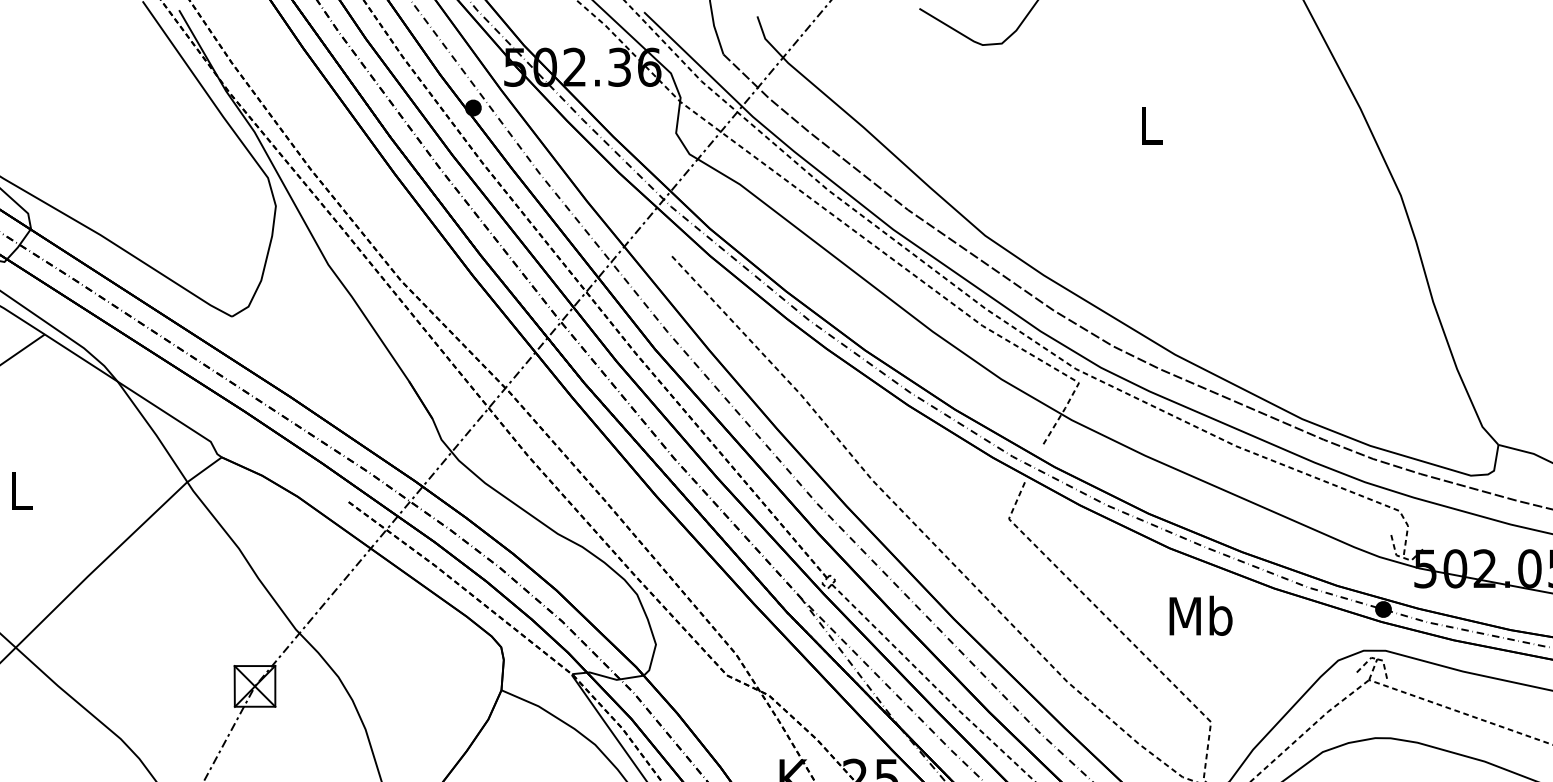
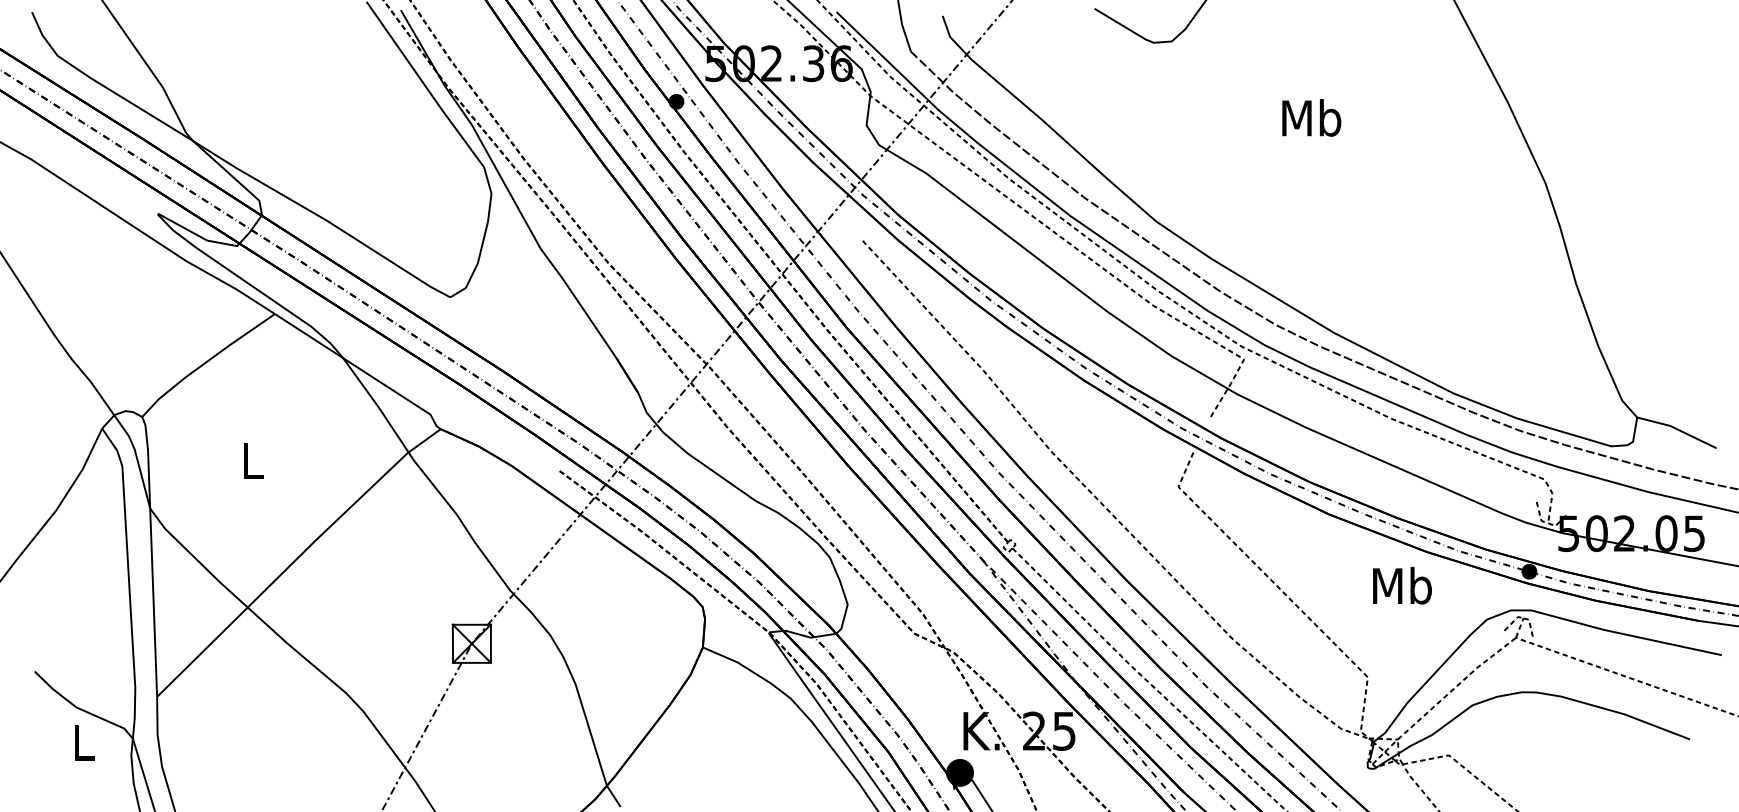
text: (1150, 124) -> (1311, 117), L -> Mb
text: (1201, 615) -> (1402, 585), moved

